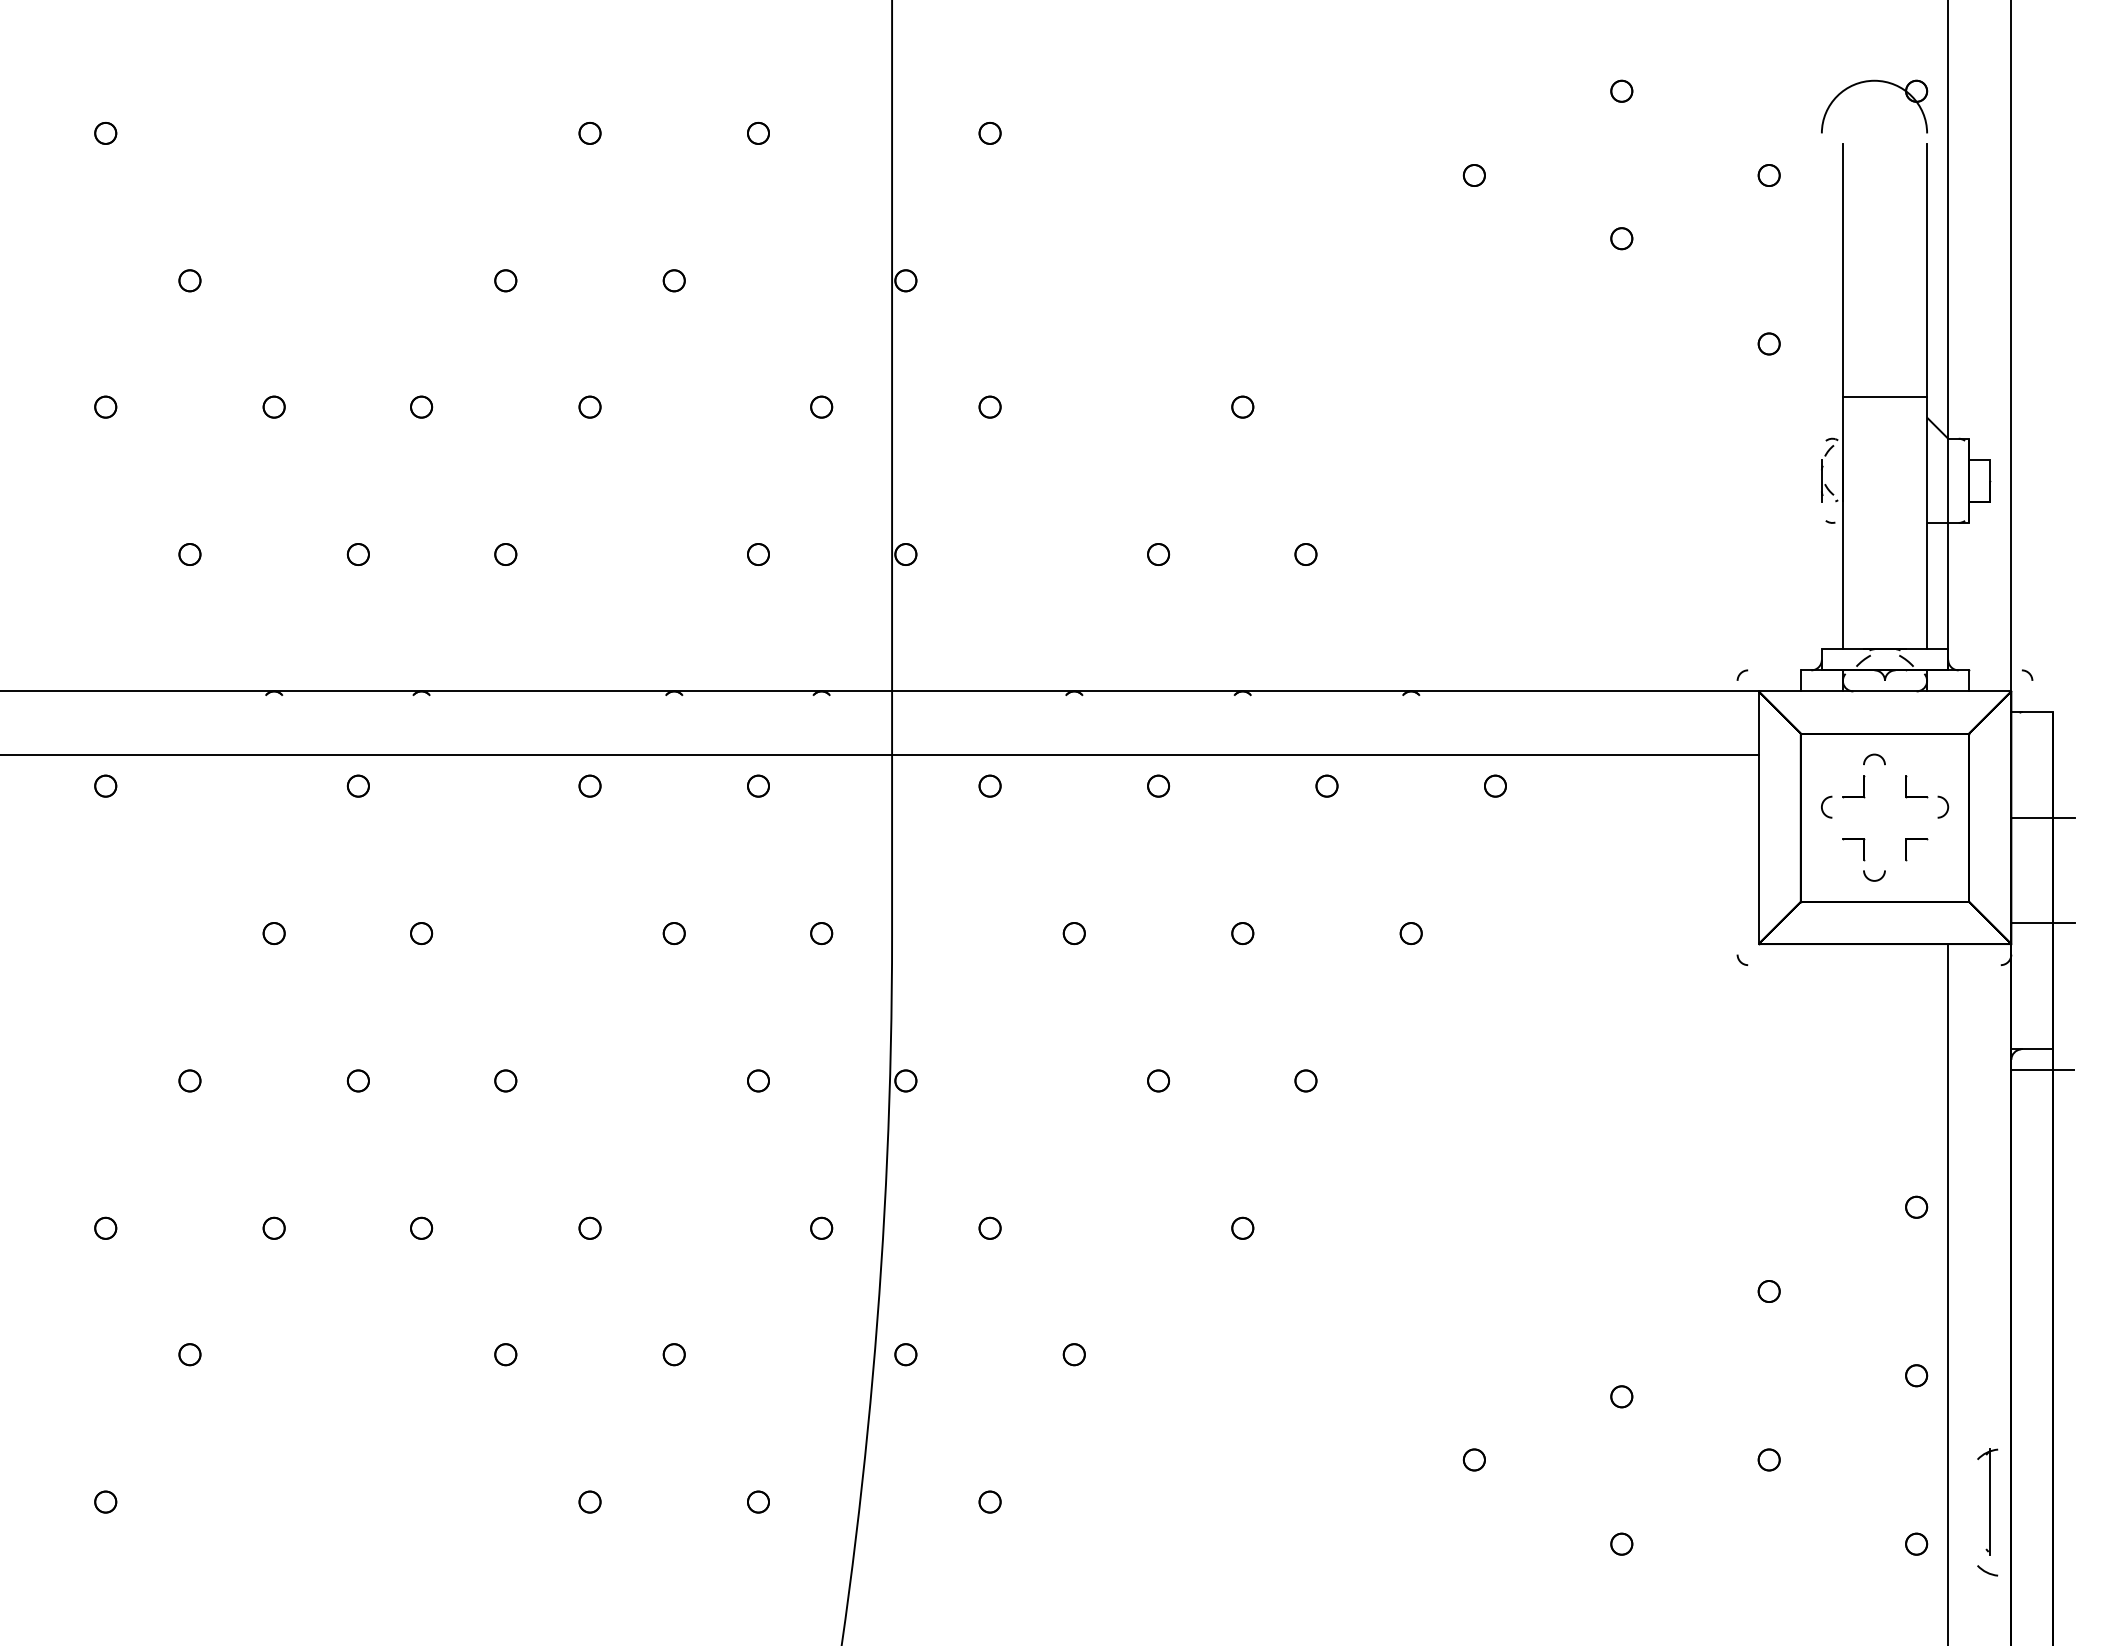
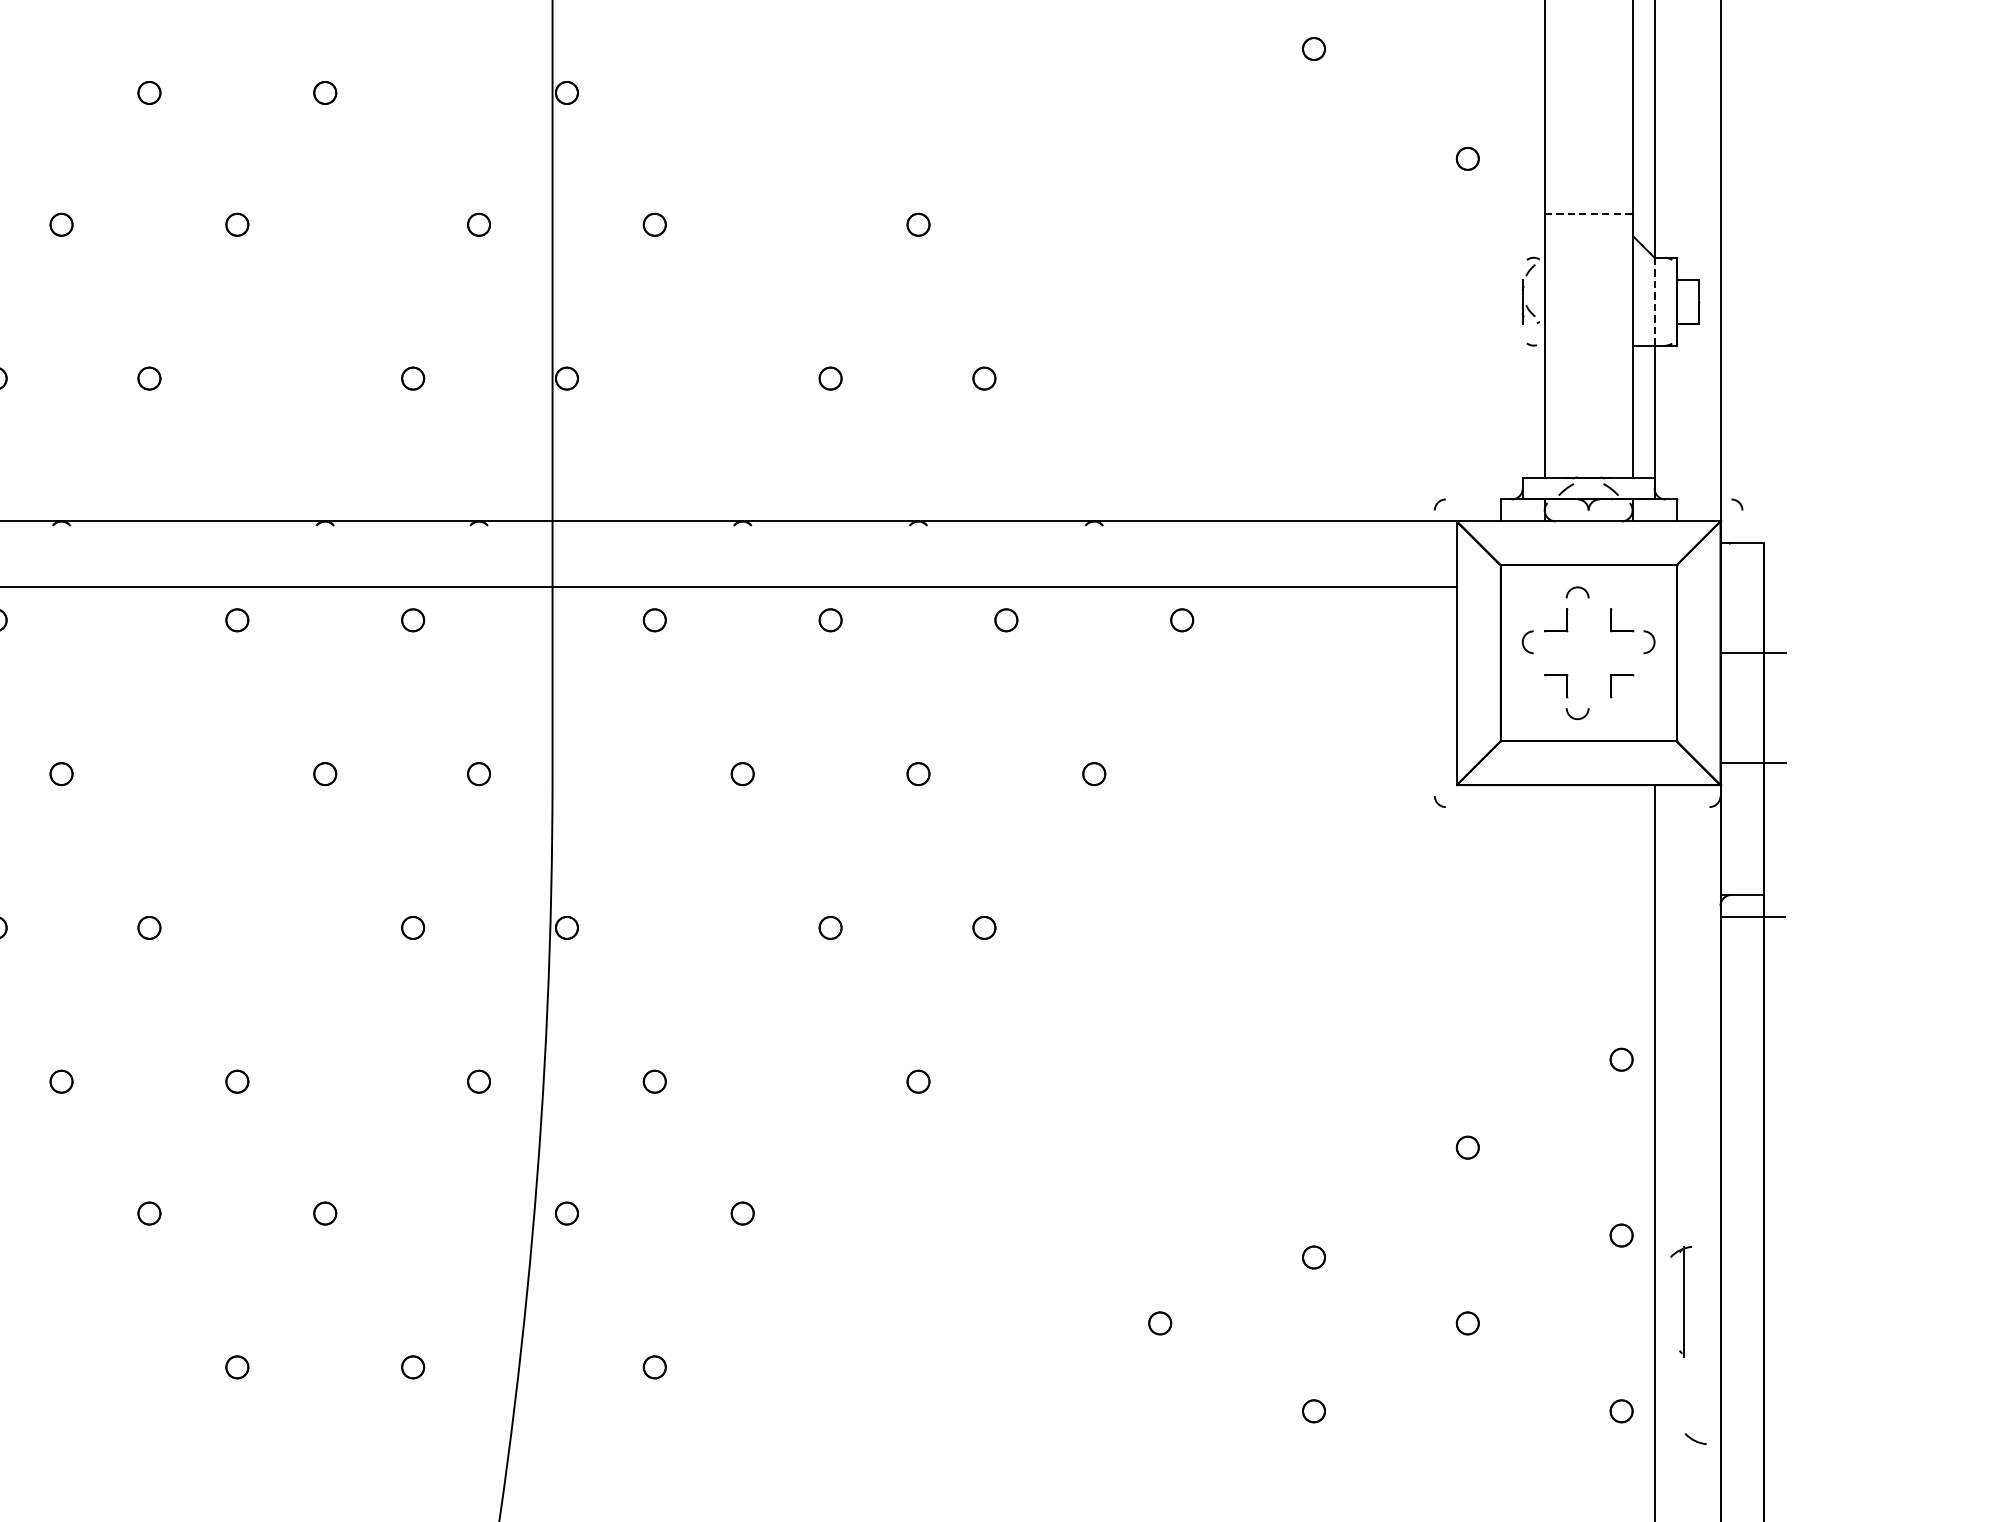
line: (1885, 396) -> (1589, 213), solid -> dashed
line: (1948, 480) -> (1654, 301), solid -> dashed
part: (1987, 1501) -> (1681, 1301), moved

